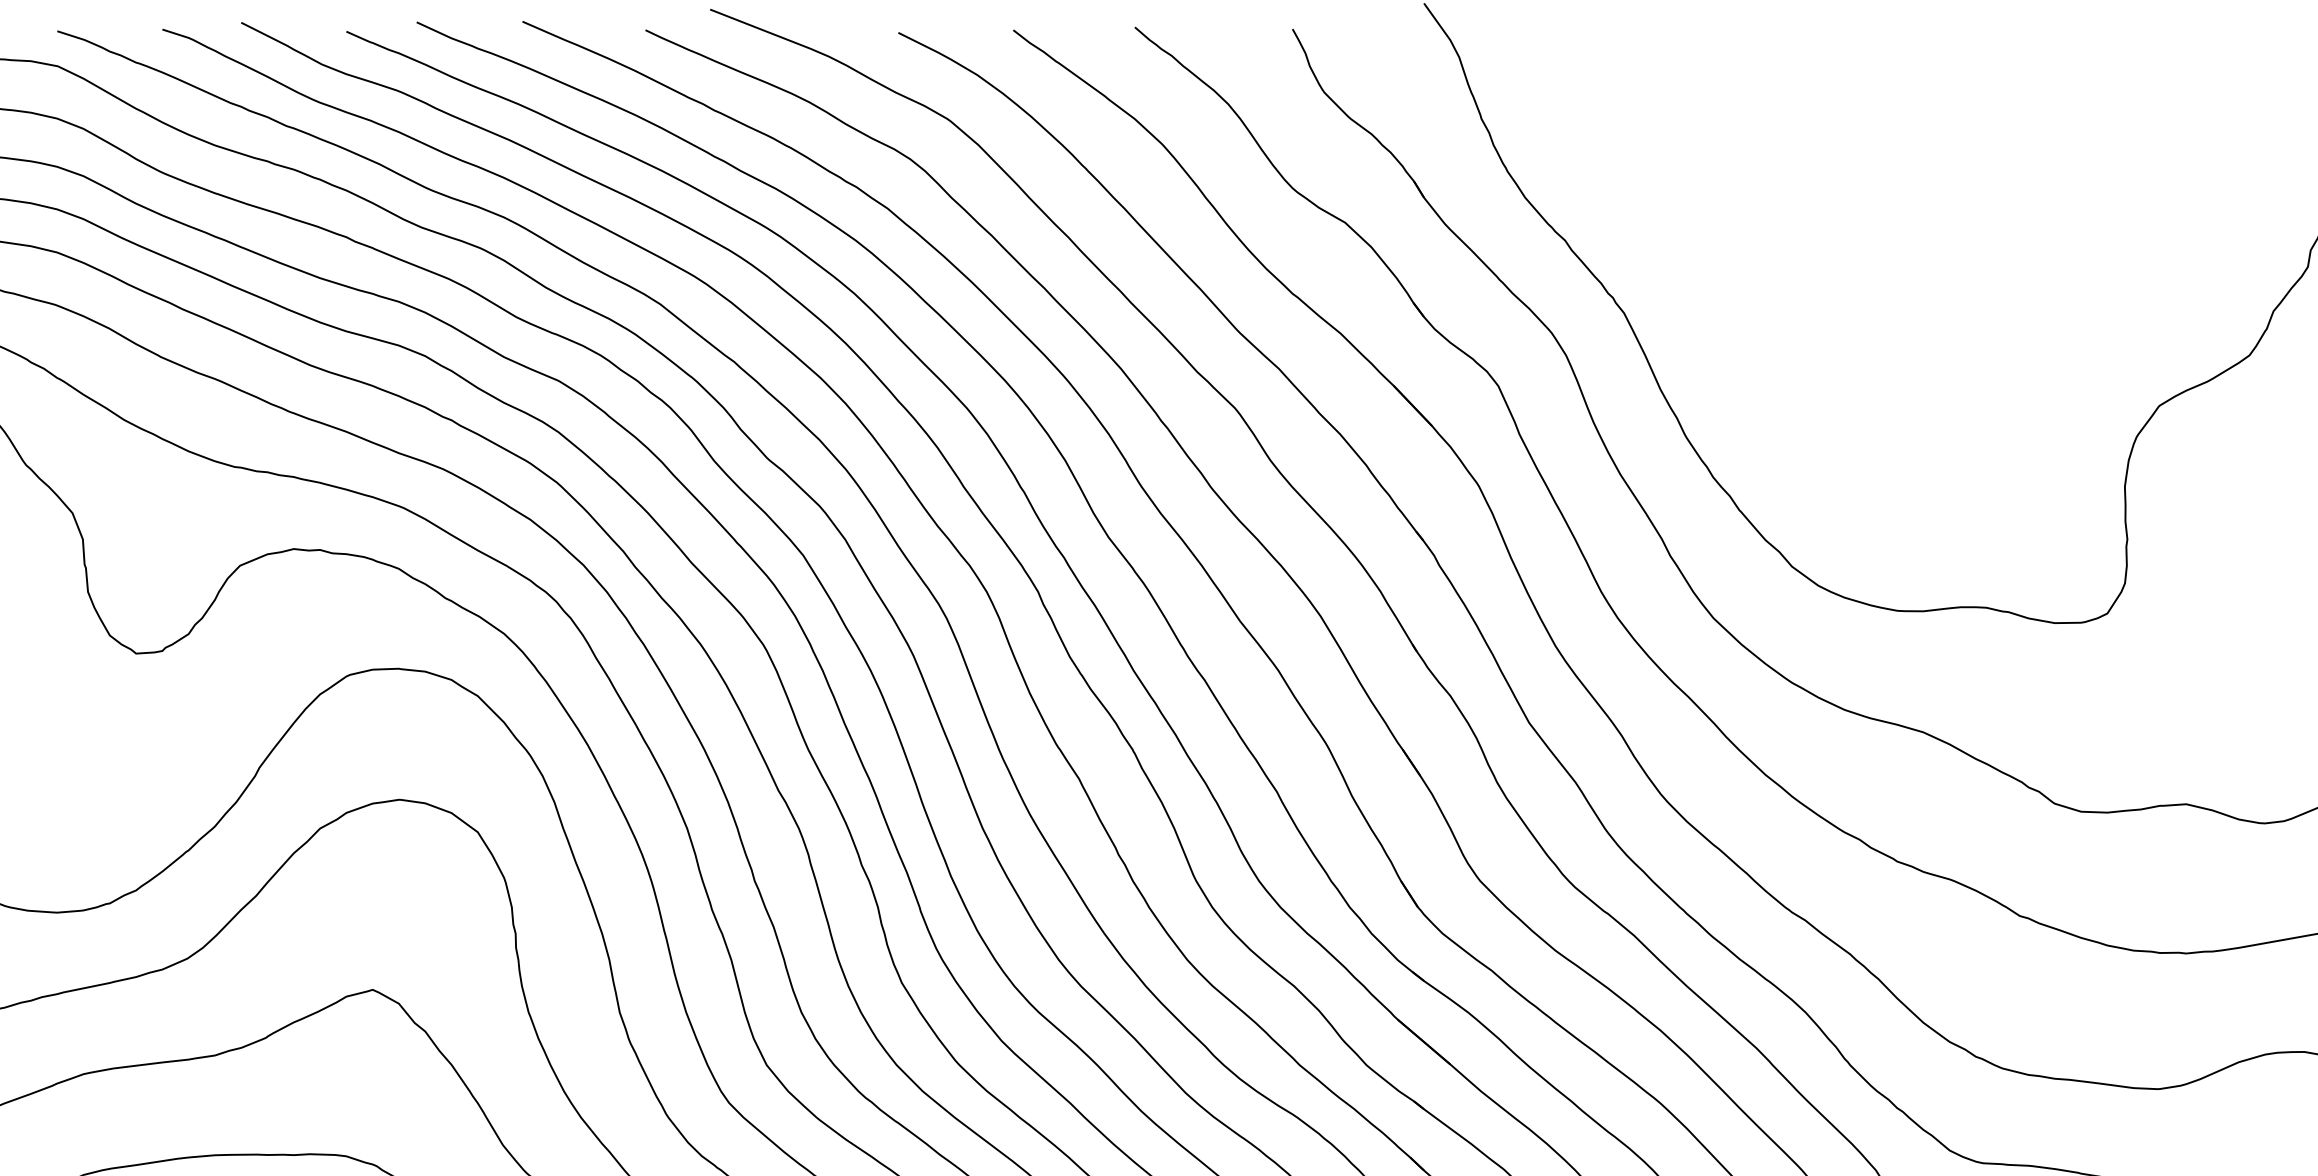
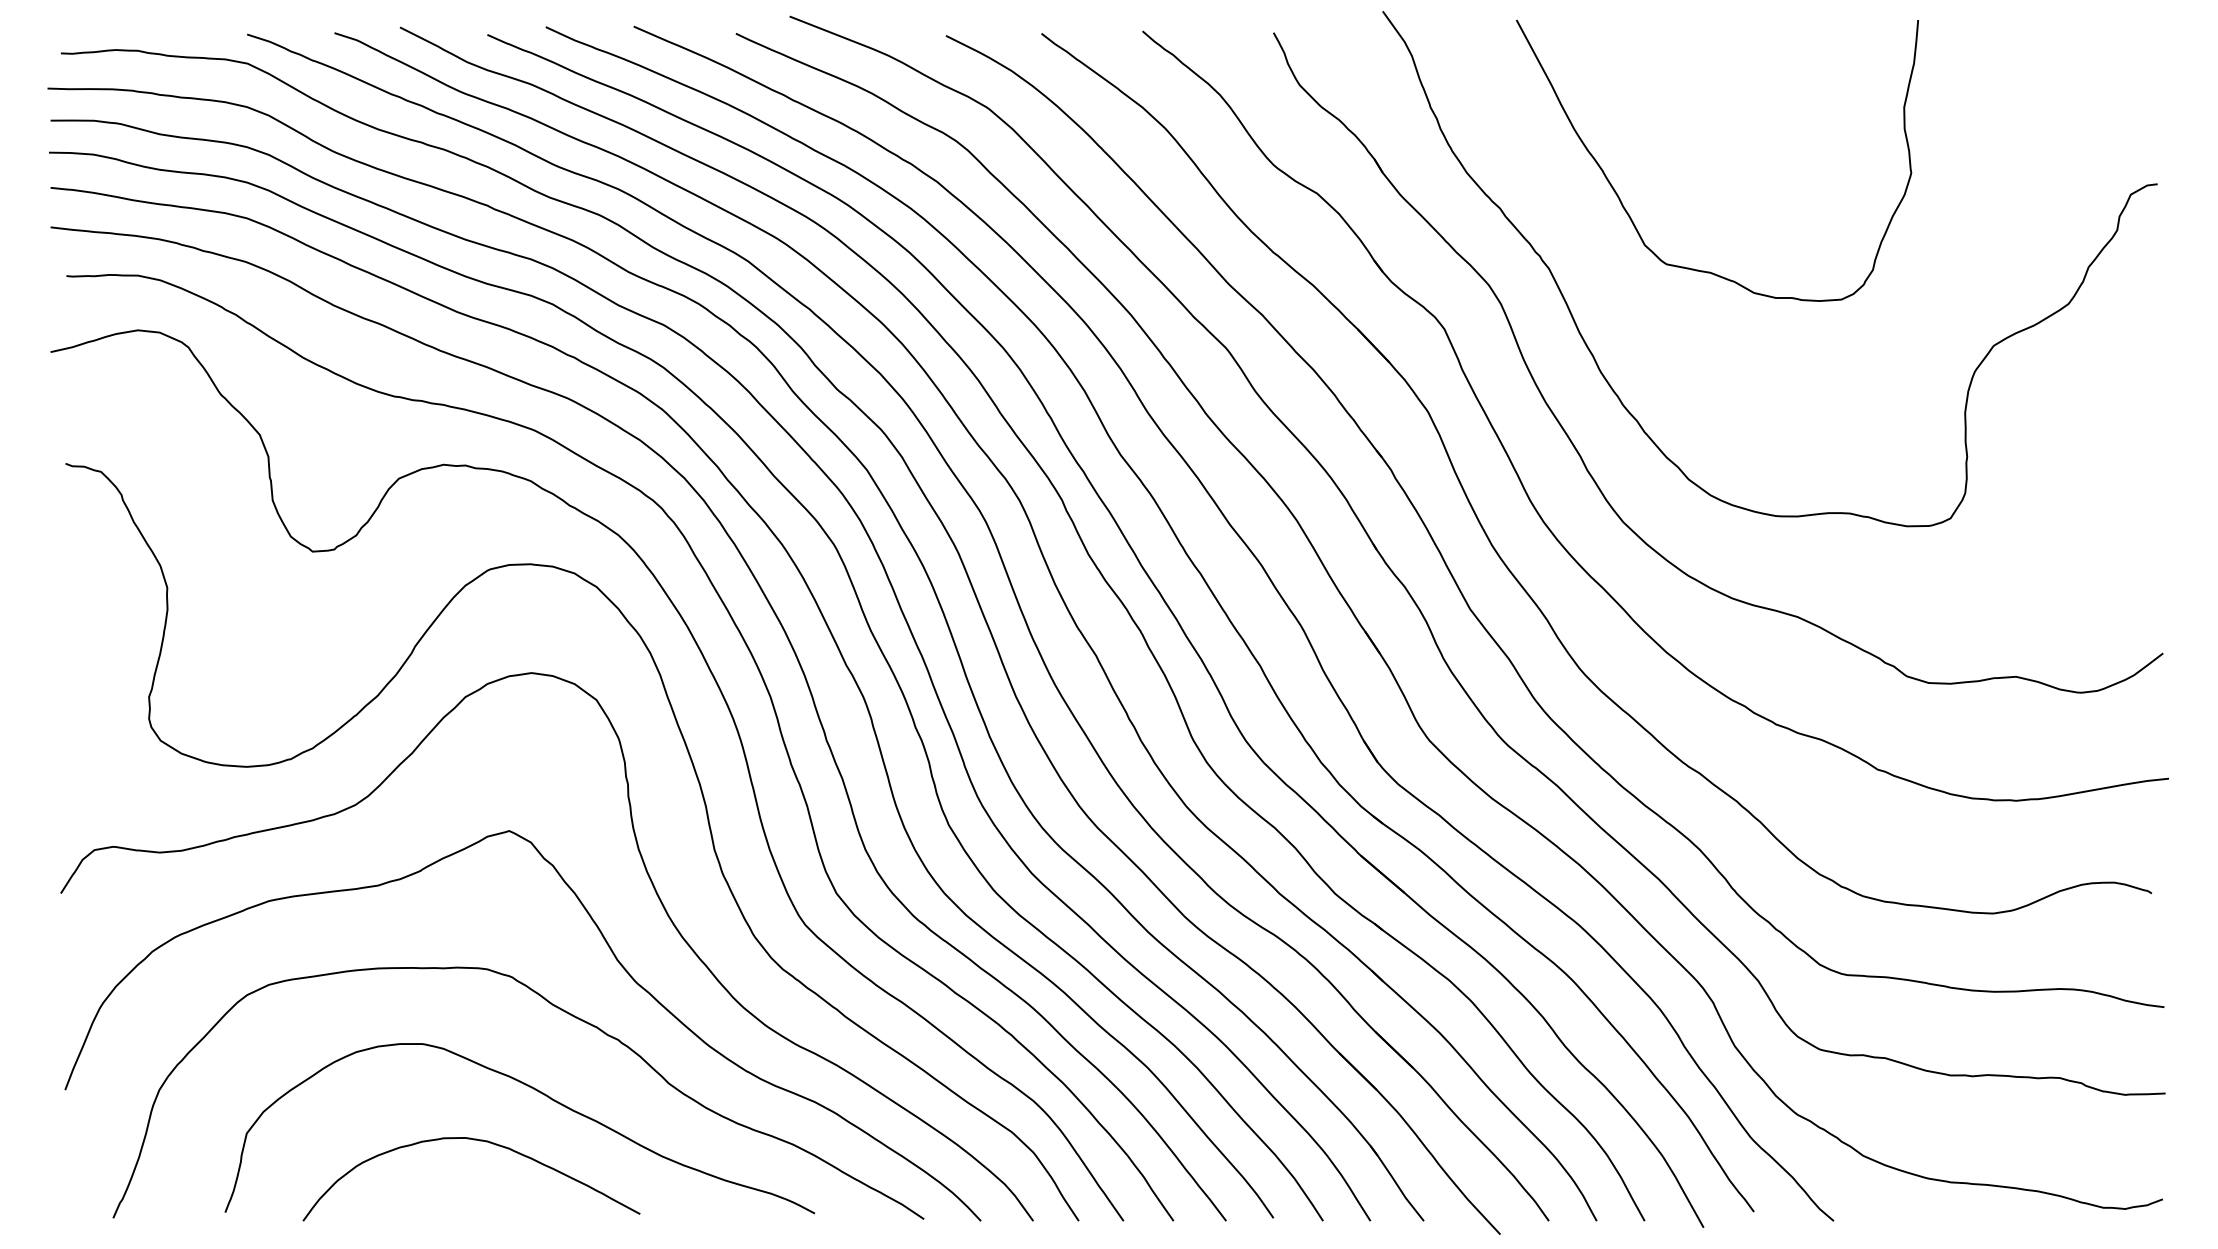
curve: (1723, 251) -> (1631, 217), added

